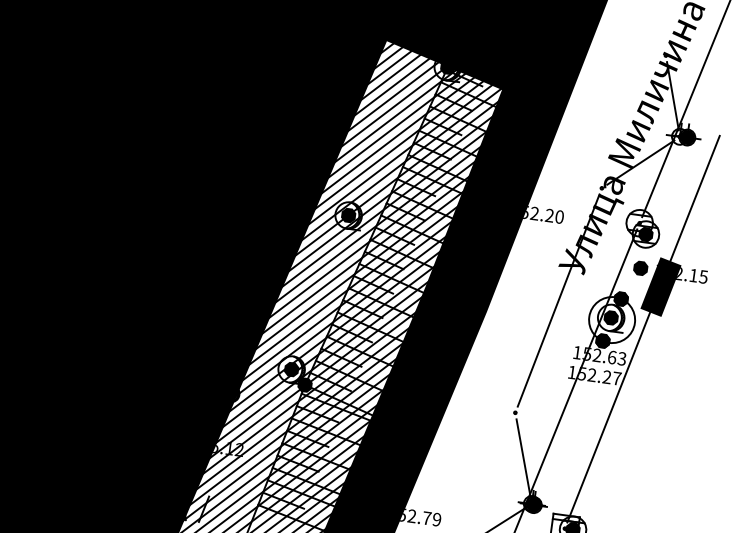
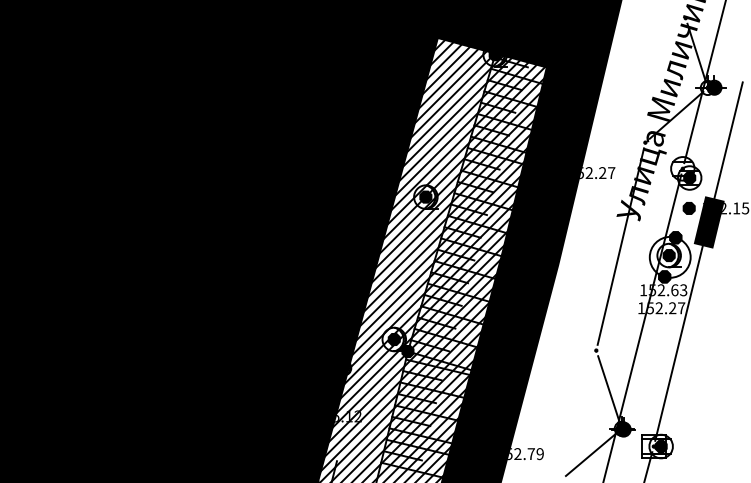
text: (559, 217) -> (611, 173), 152.20 -> 152.27

